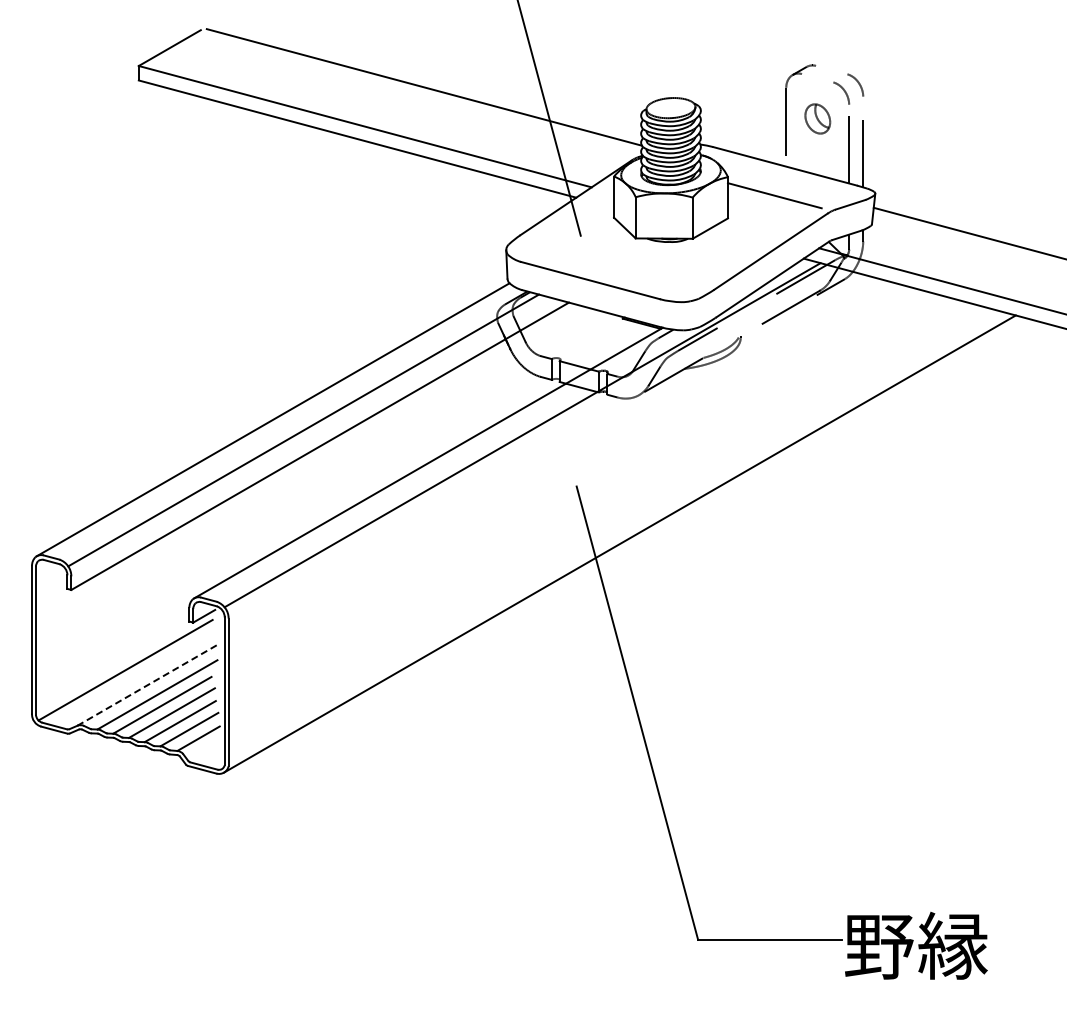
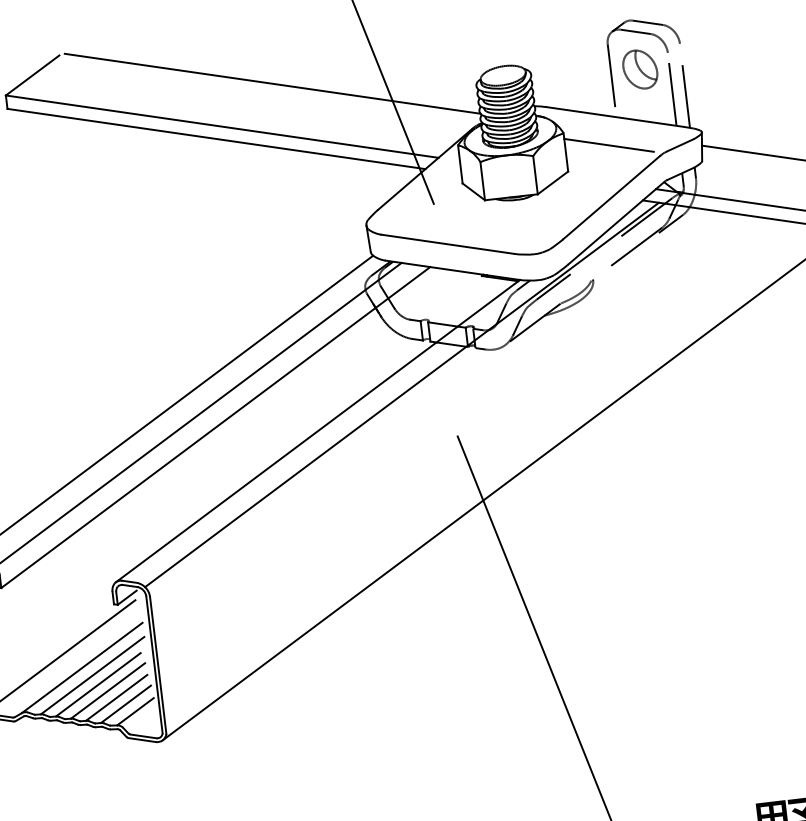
line: (831, 69) -> (647, 22), added
line: (817, 78) -> (635, 32), added
part: (817, 118) -> (640, 69), size x1.43
line: (147, 685) -> (82, 668), dashed -> solid

